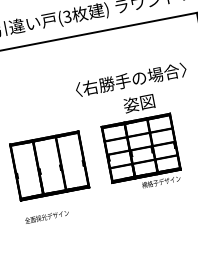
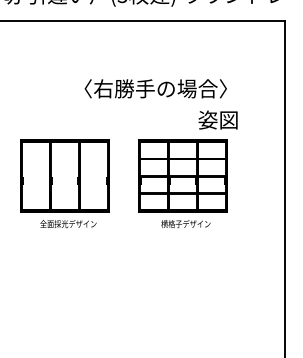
text: (130, 79) -> (155, 88), moved
text: (138, 103) -> (217, 119), moved
text: (161, 182) -> (185, 224), moved
text: (47, 217) -> (68, 224), moved

